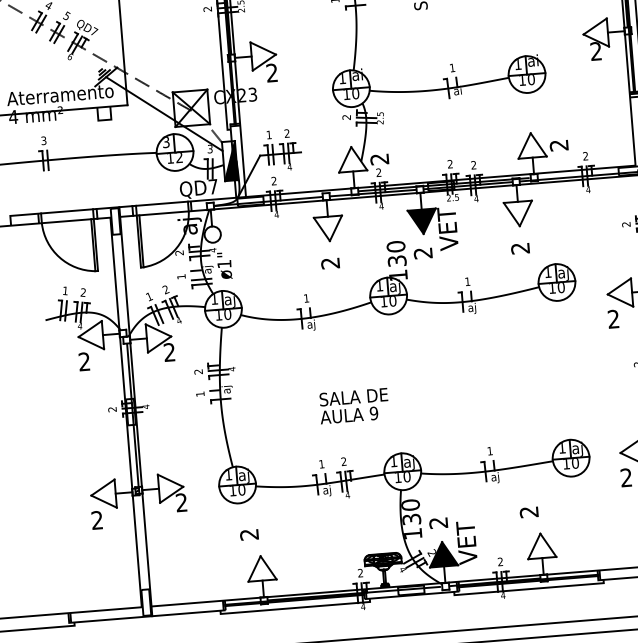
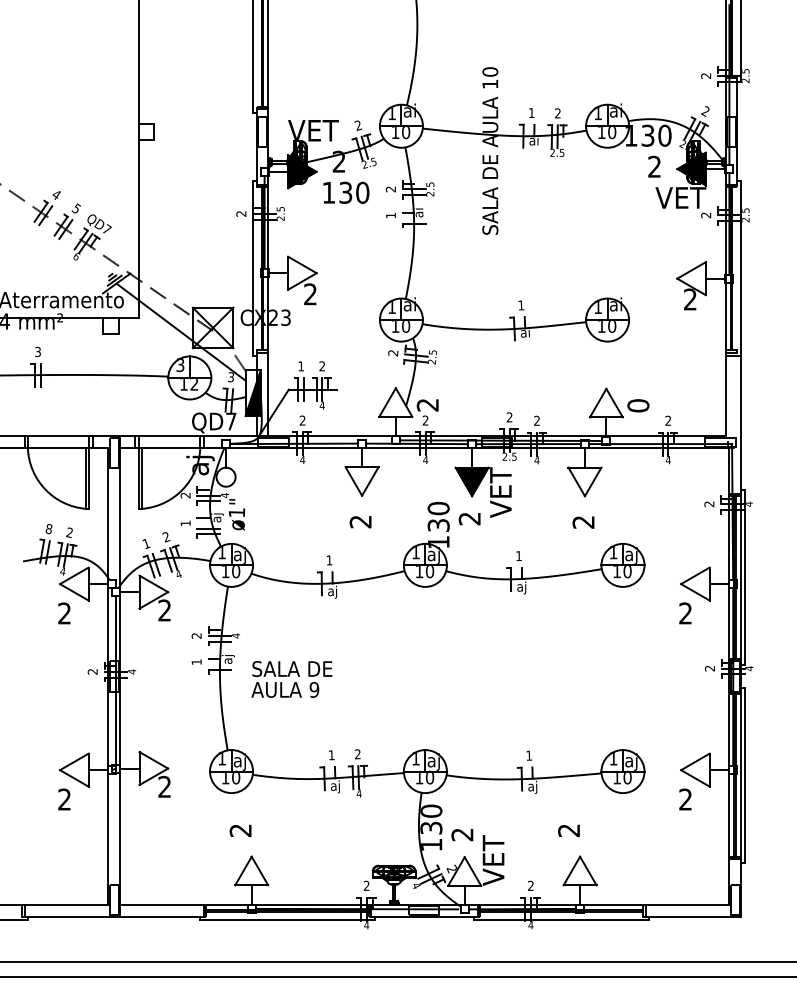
text: (559, 145) -> (638, 405), 2 -> 0
text: (65, 291) -> (48, 529), 1 -> 8
text: (353, 406) -> (291, 679), moved
fill: (442, 554) -> (464, 871), removed

